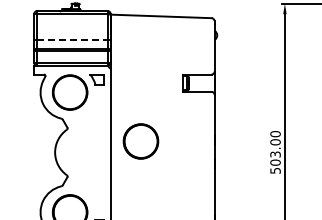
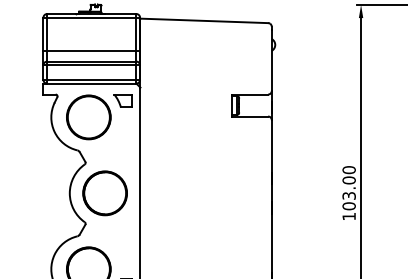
line: (72, 39) -> (91, 50), dashed -> solid
part: (140, 141) -> (104, 193), moved
text: (275, 170) -> (349, 216), 503.00 -> 103.00

